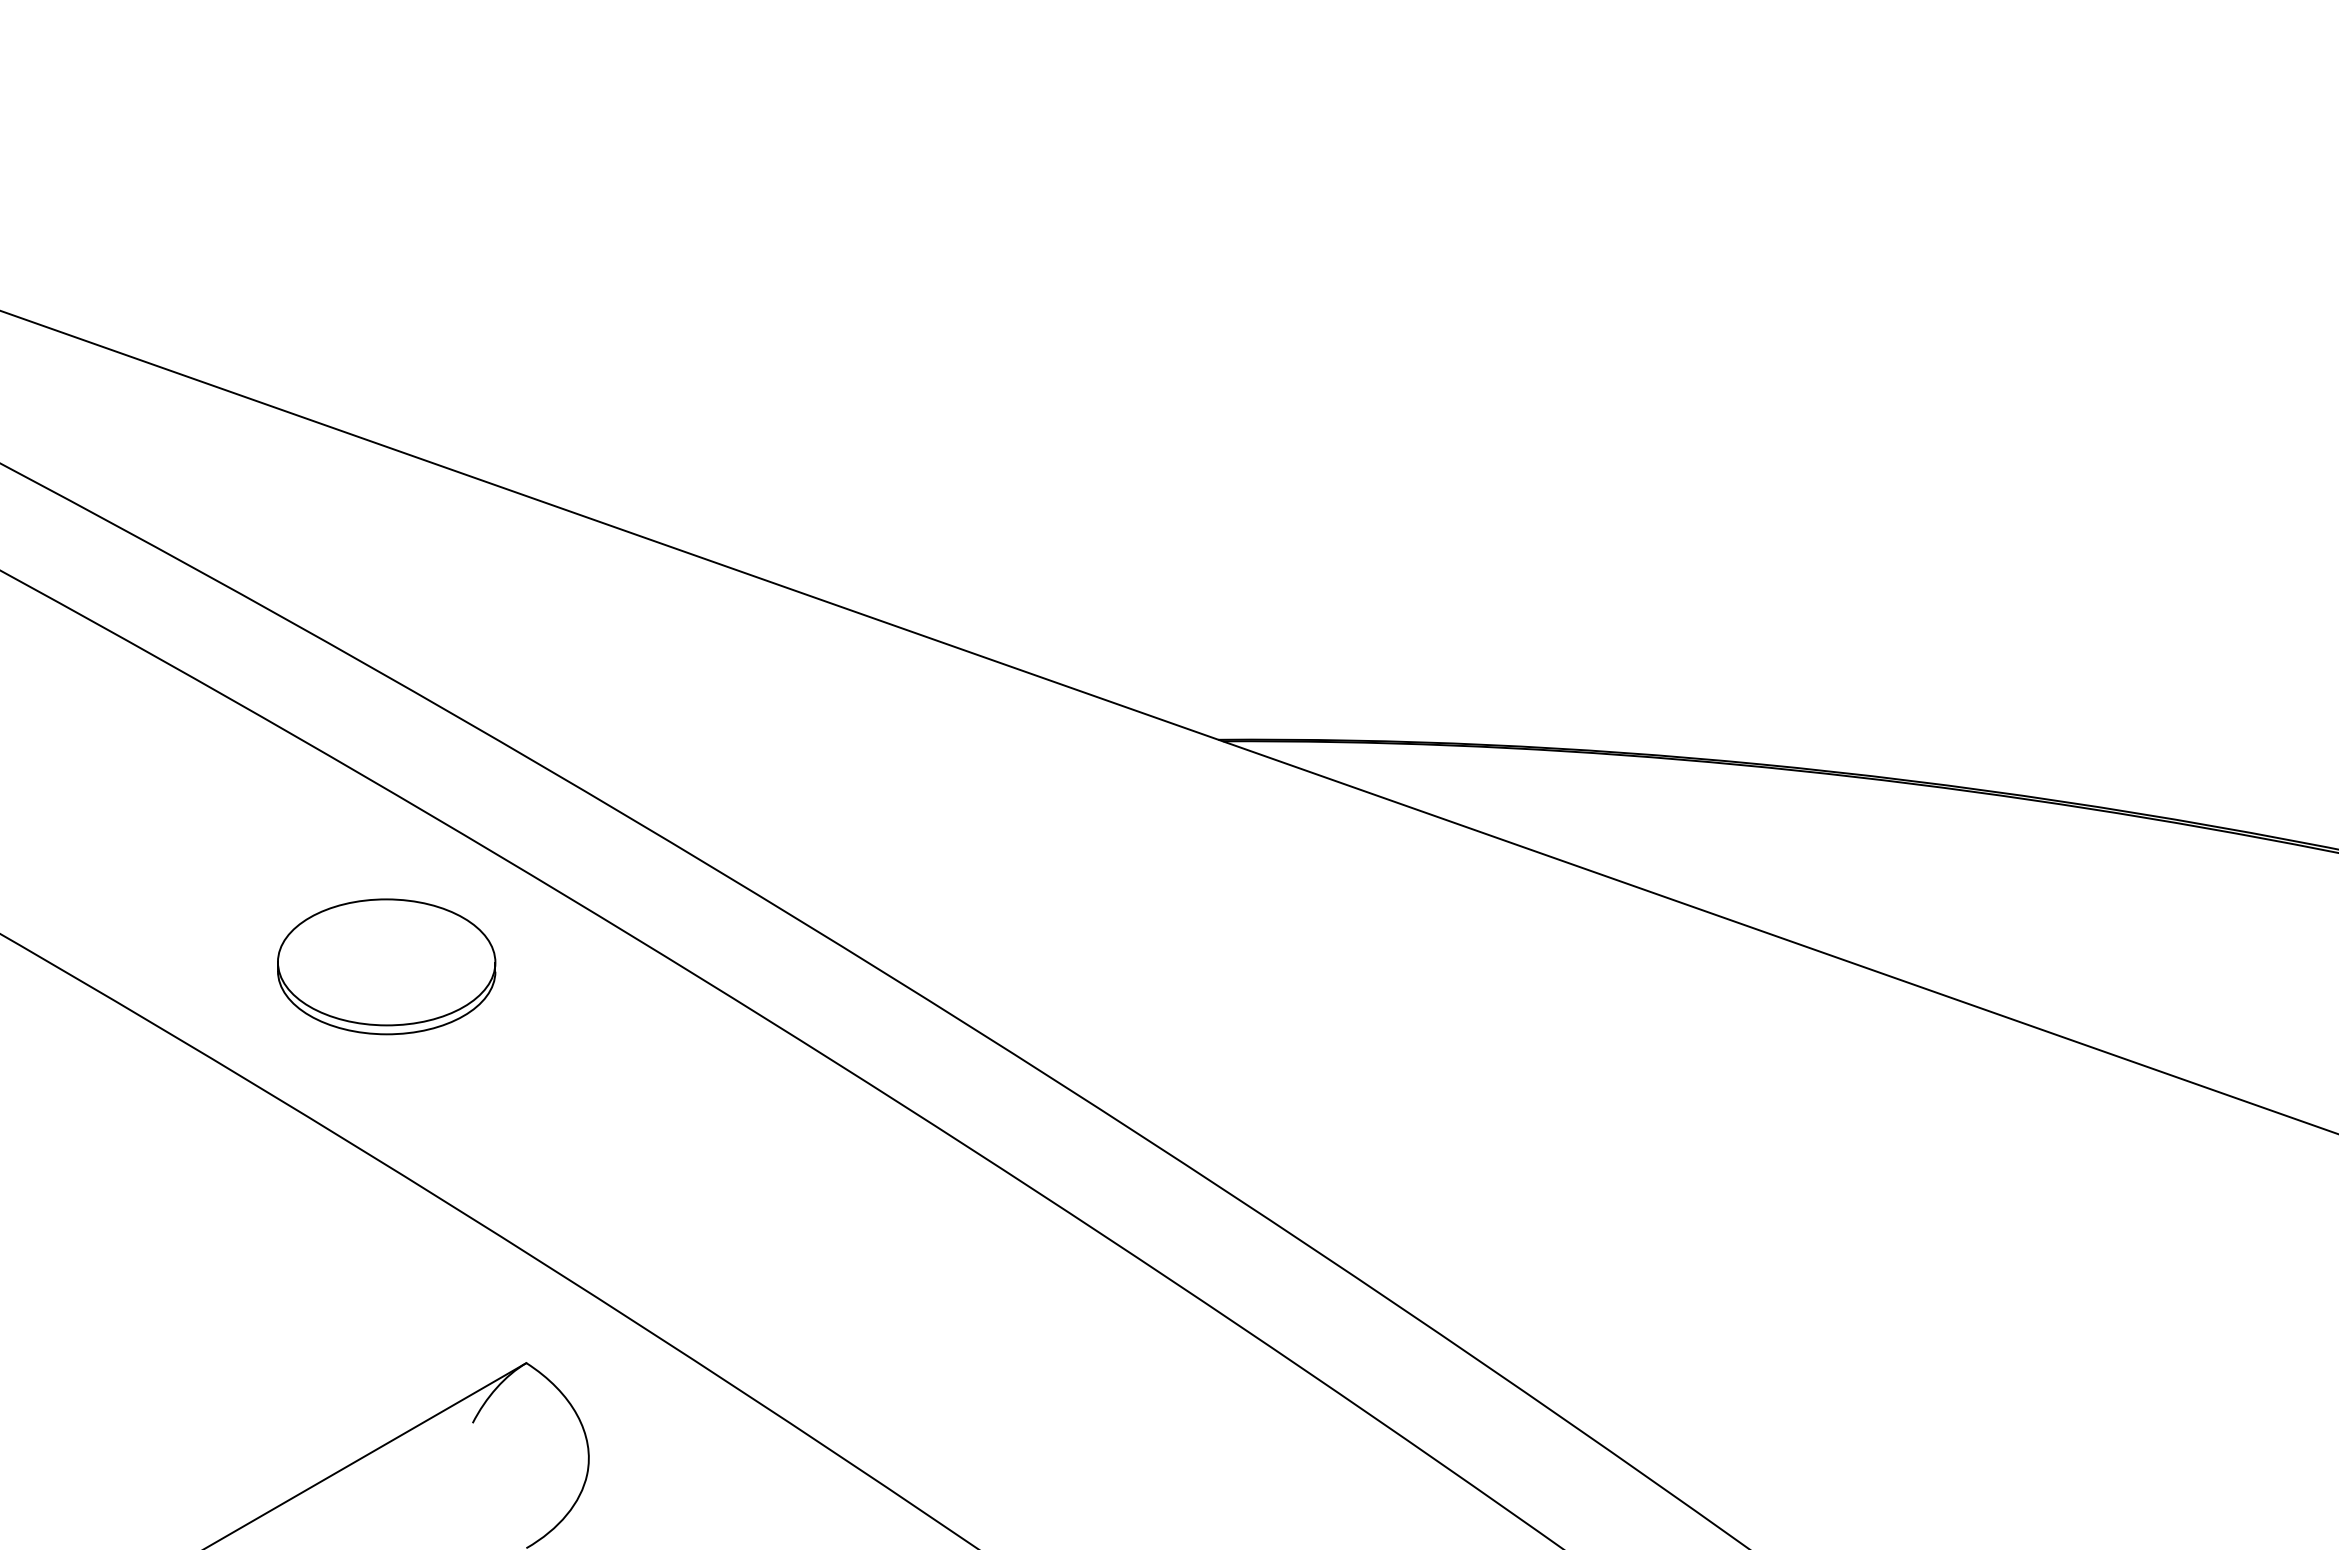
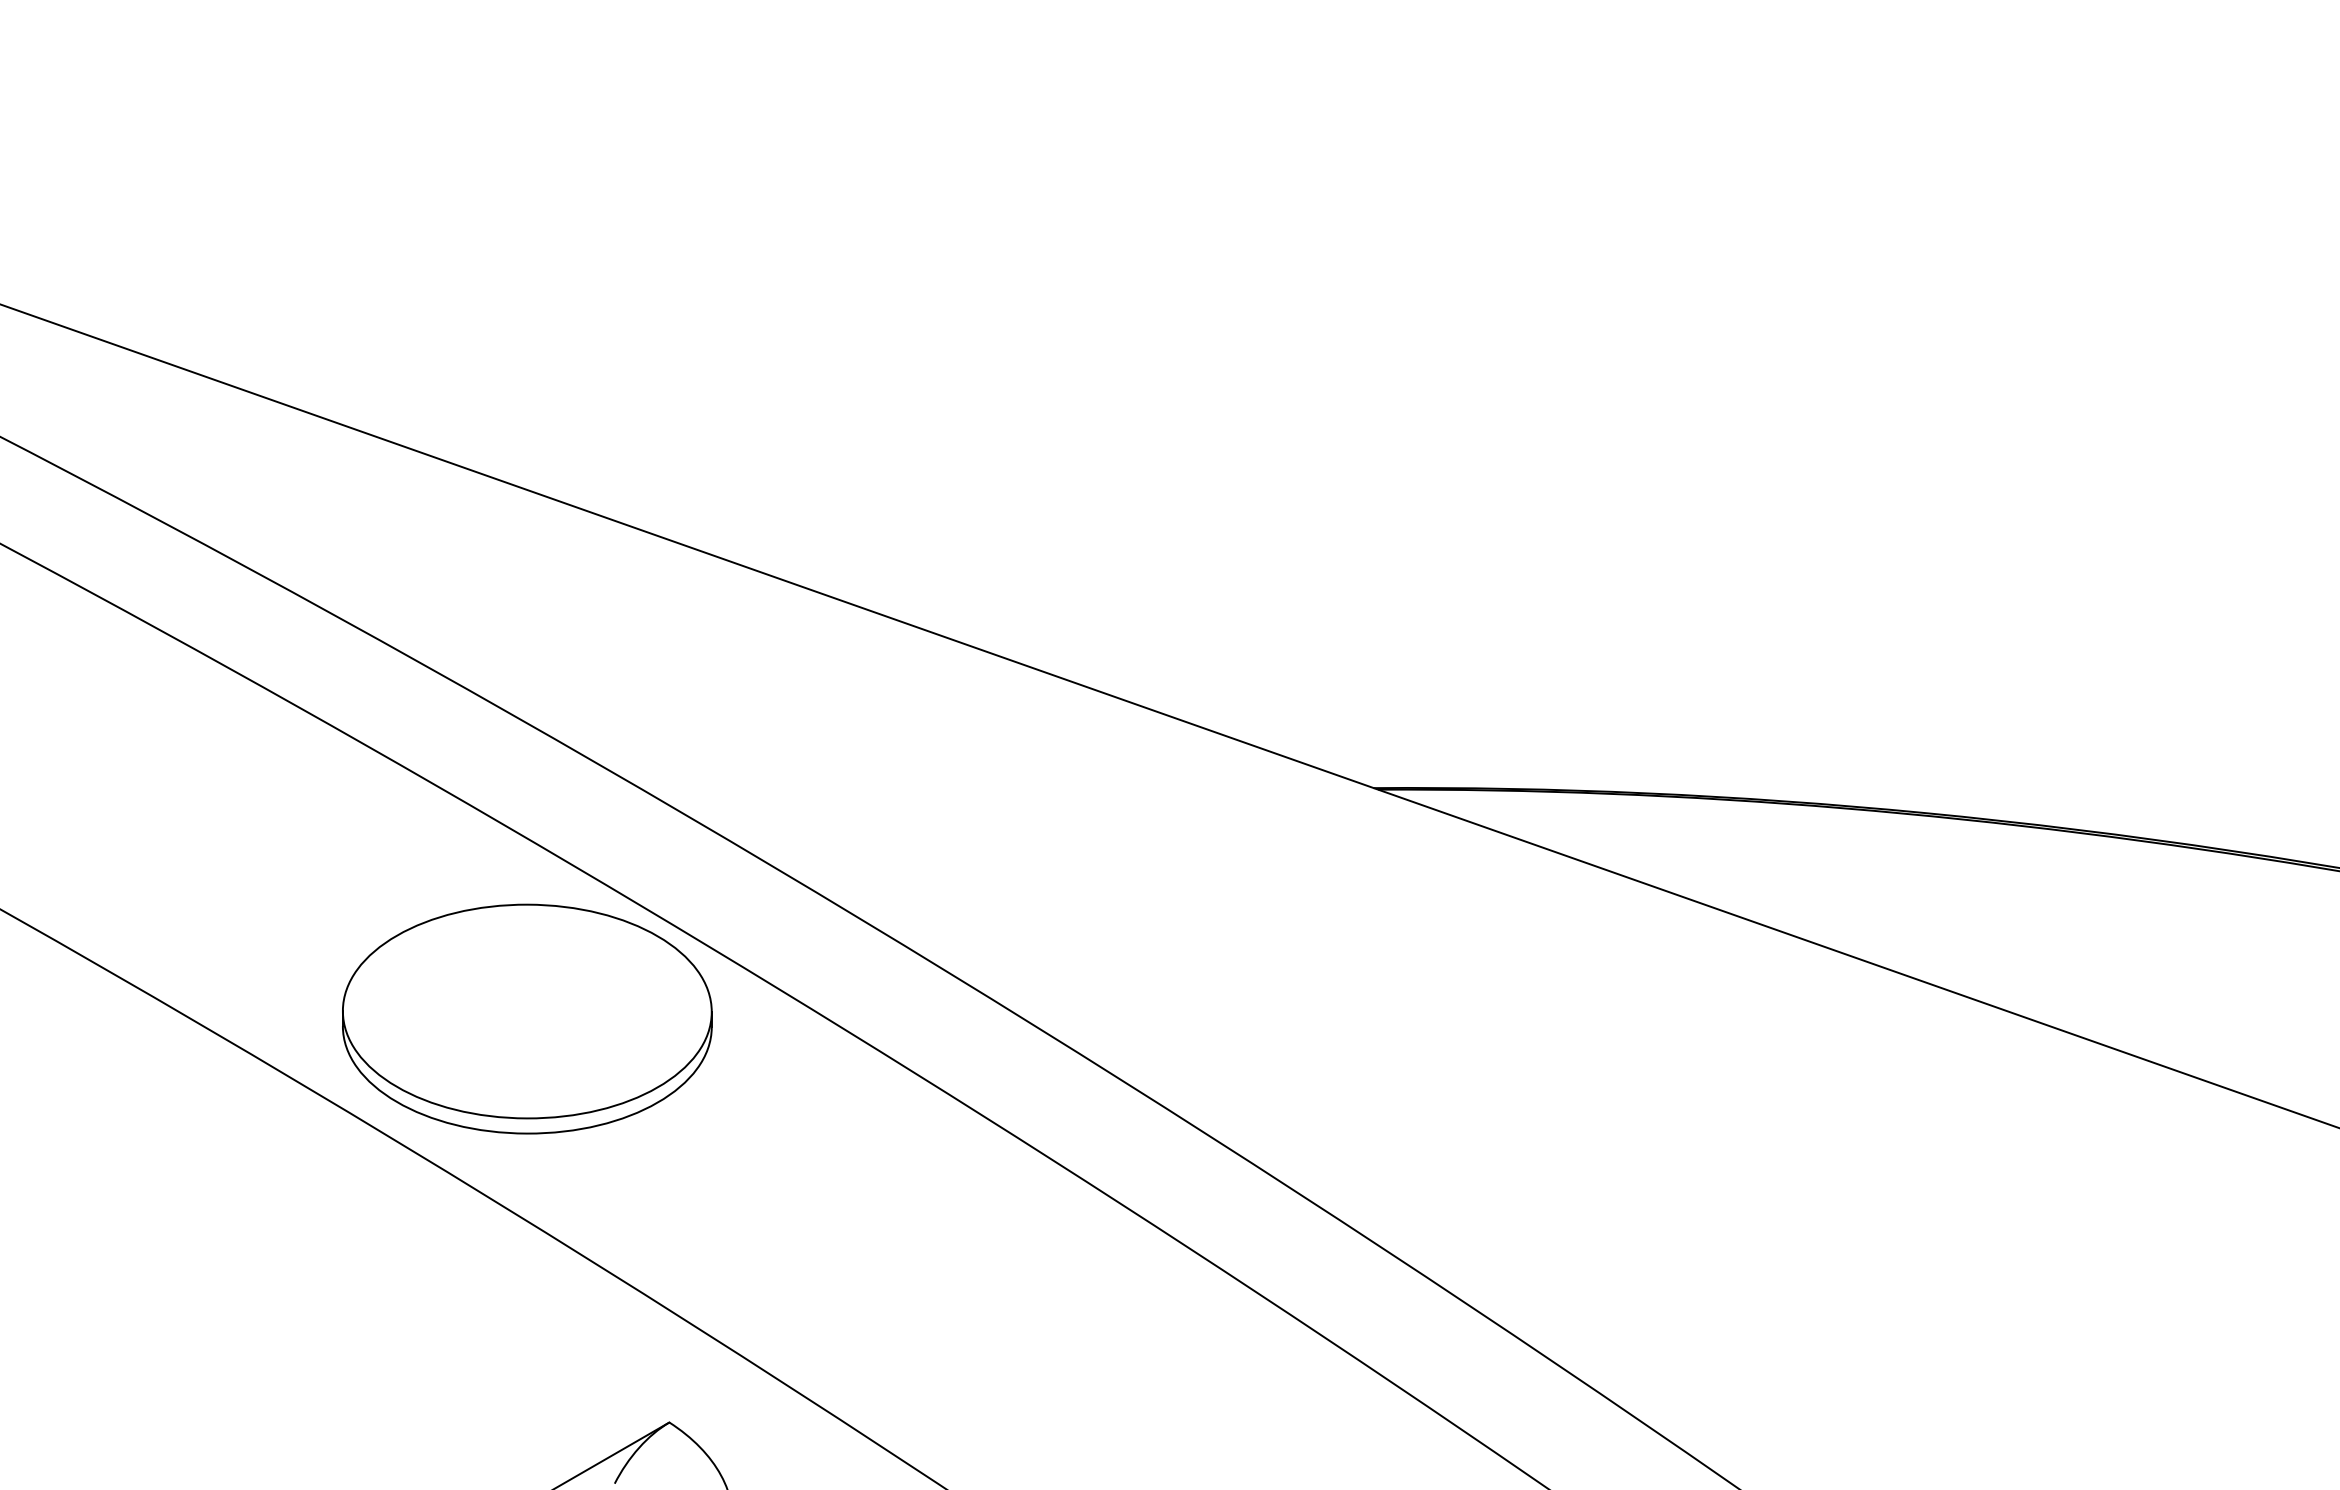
part: (386, 966) -> (526, 1018), size x1.67

